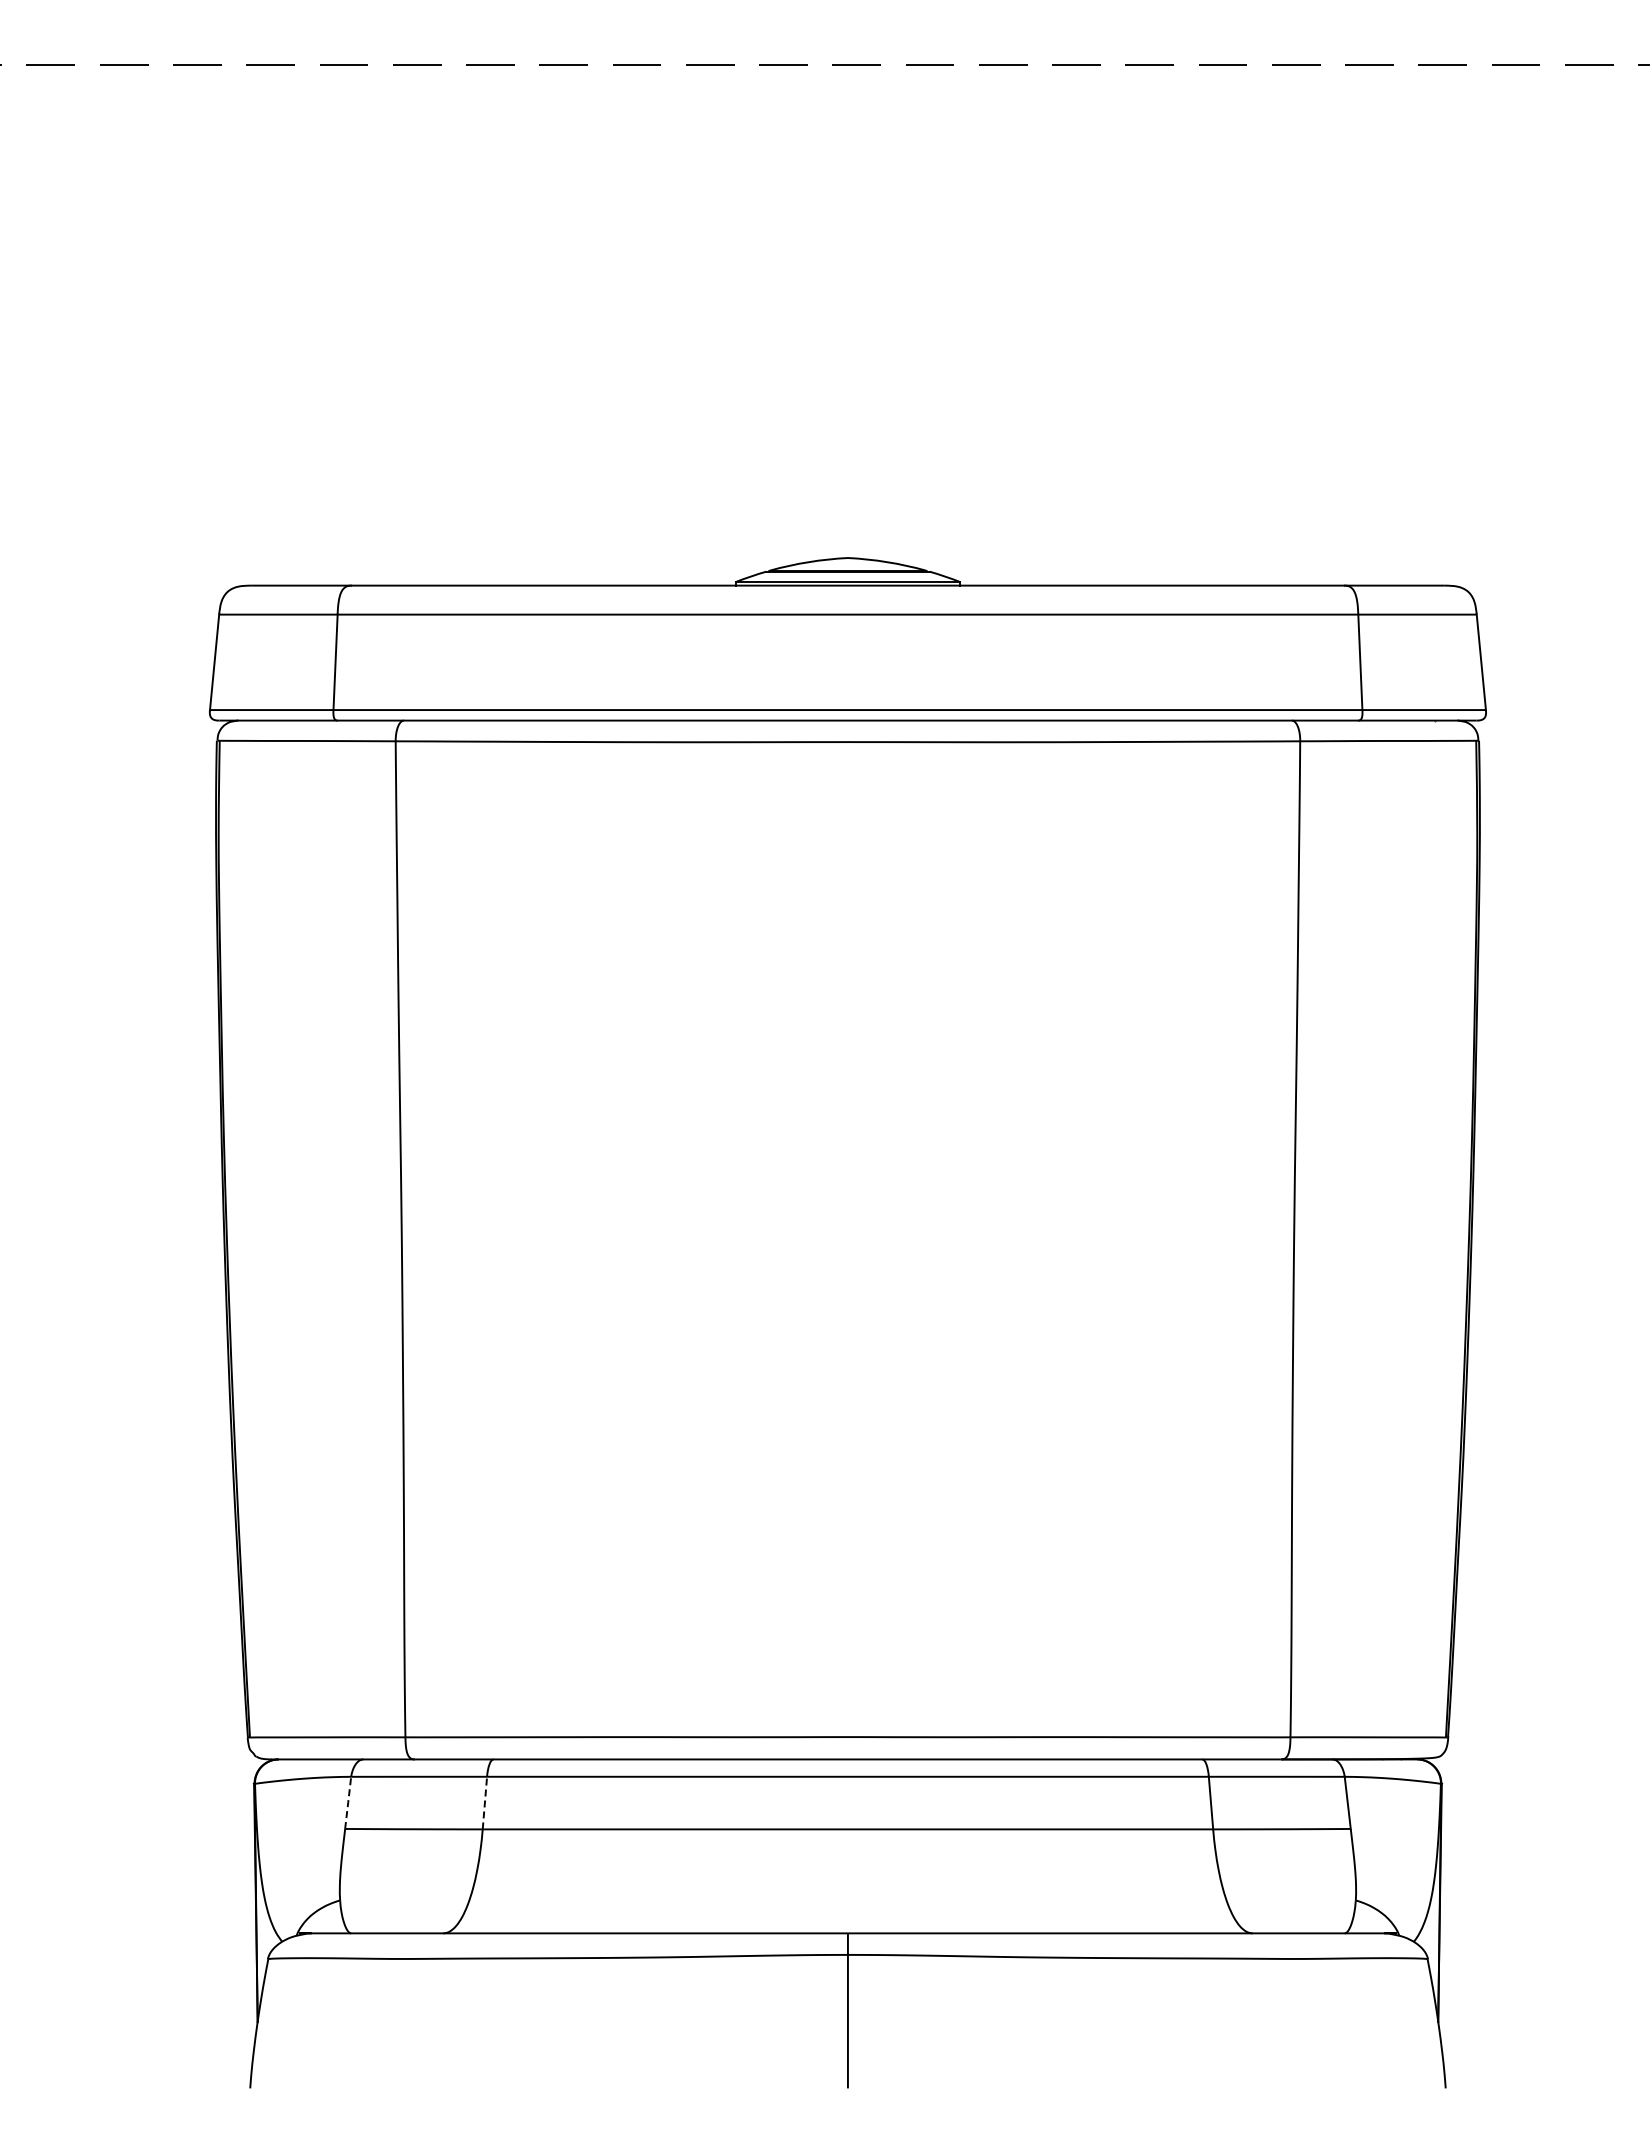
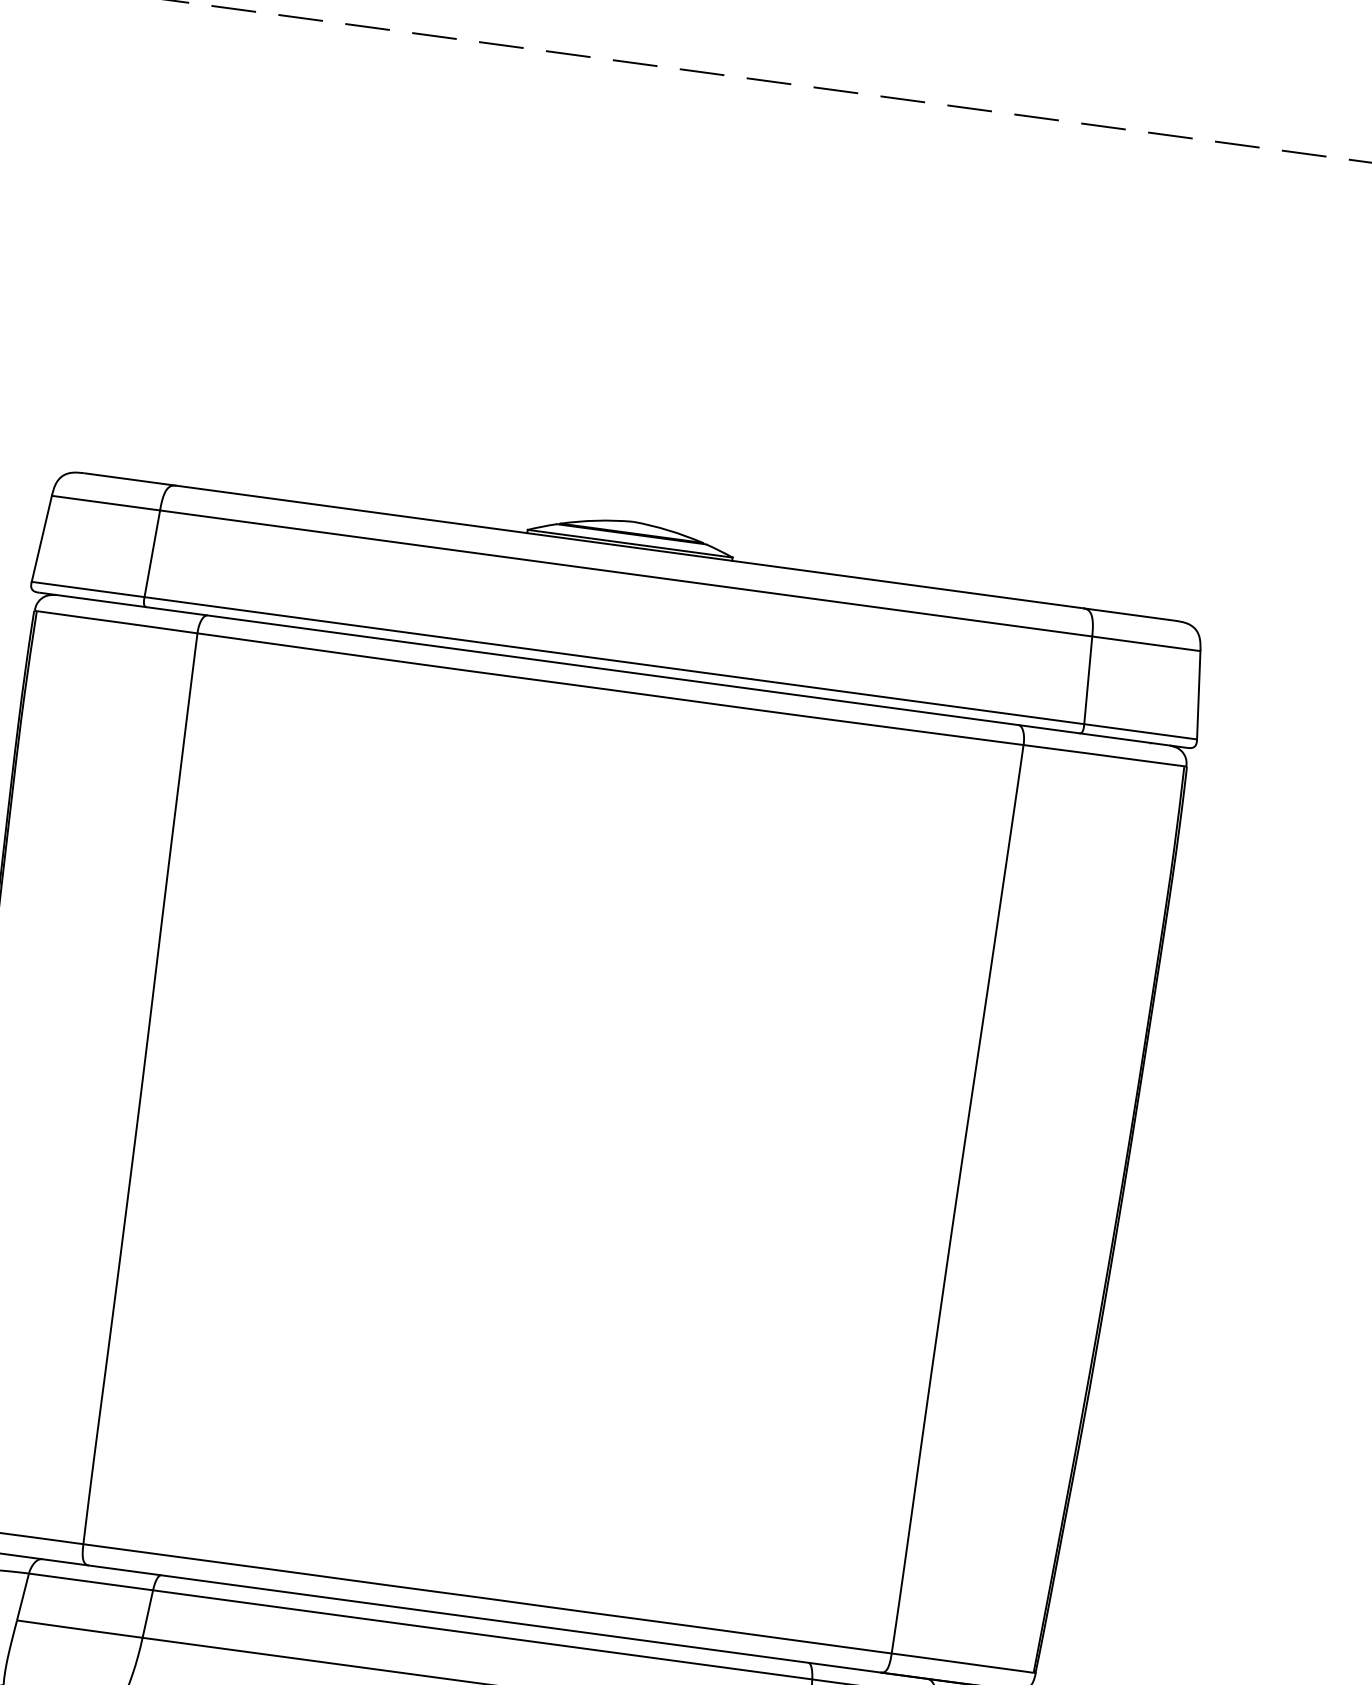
line: (348, 1802) -> (23, 1596), dashed -> solid
line: (484, 1802) -> (147, 1613), dashed -> solid

